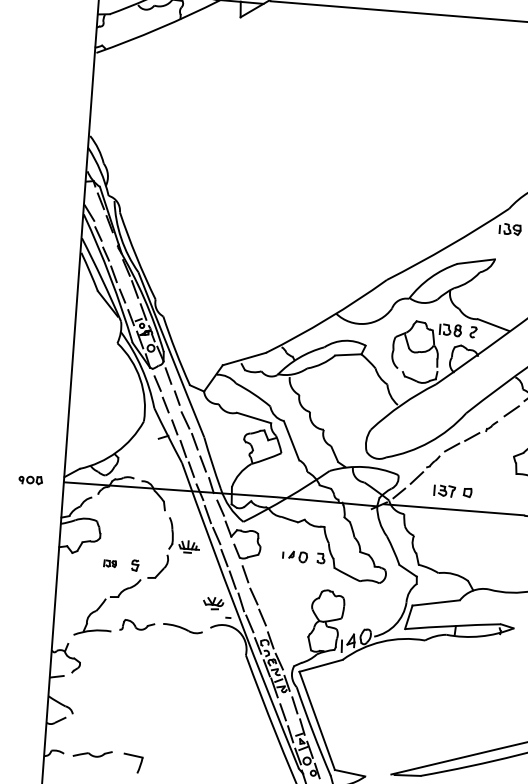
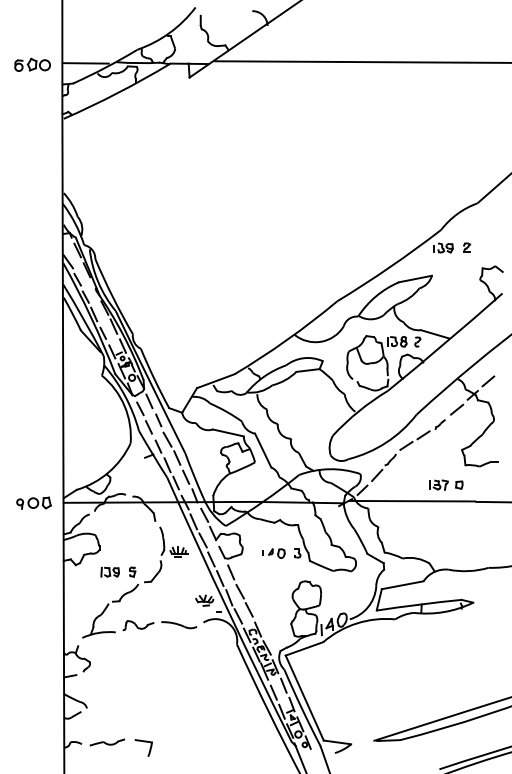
part: (30, 479) -> (33, 502), size x1.67
part: (453, 490) -> (446, 484), moved
part: (109, 562) -> (109, 571), size x1.67

